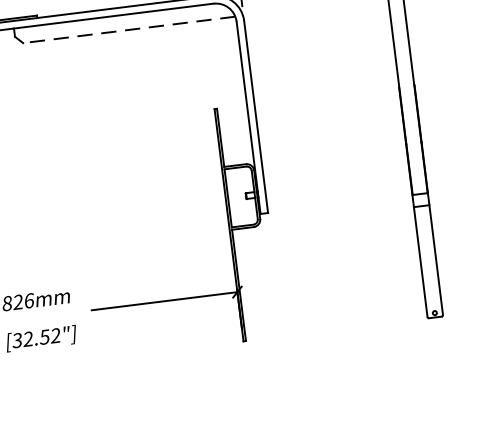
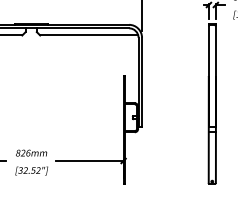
line: (127, 30) -> (88, 35), dashed -> solid

